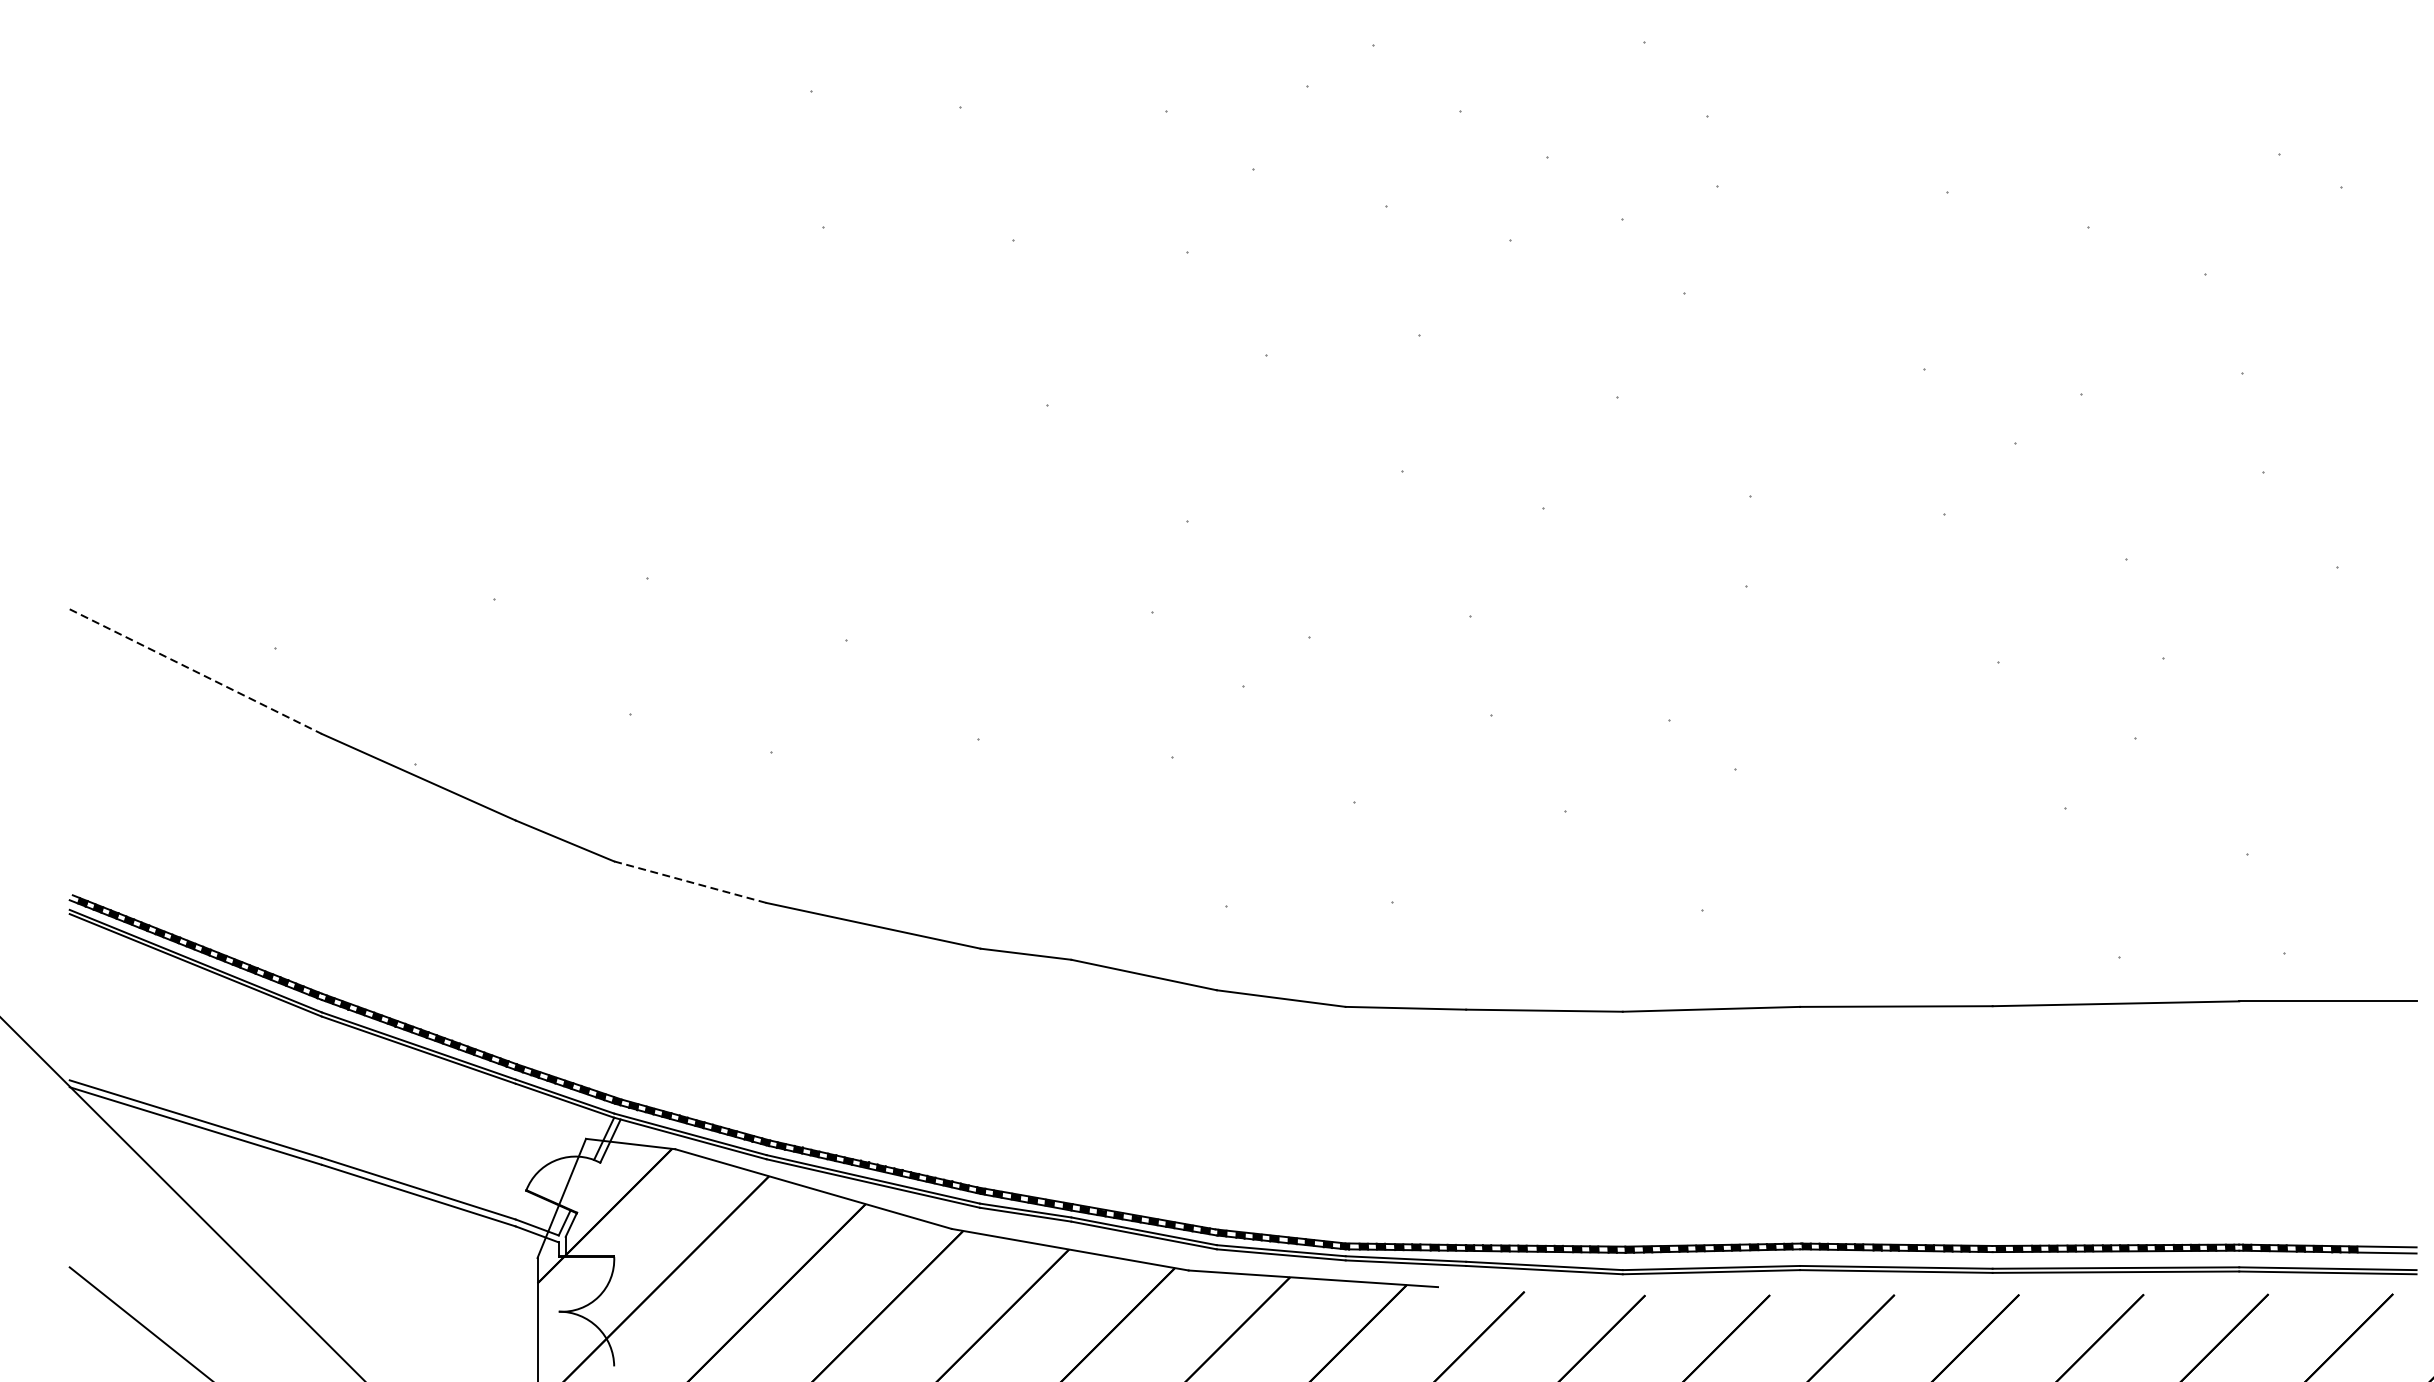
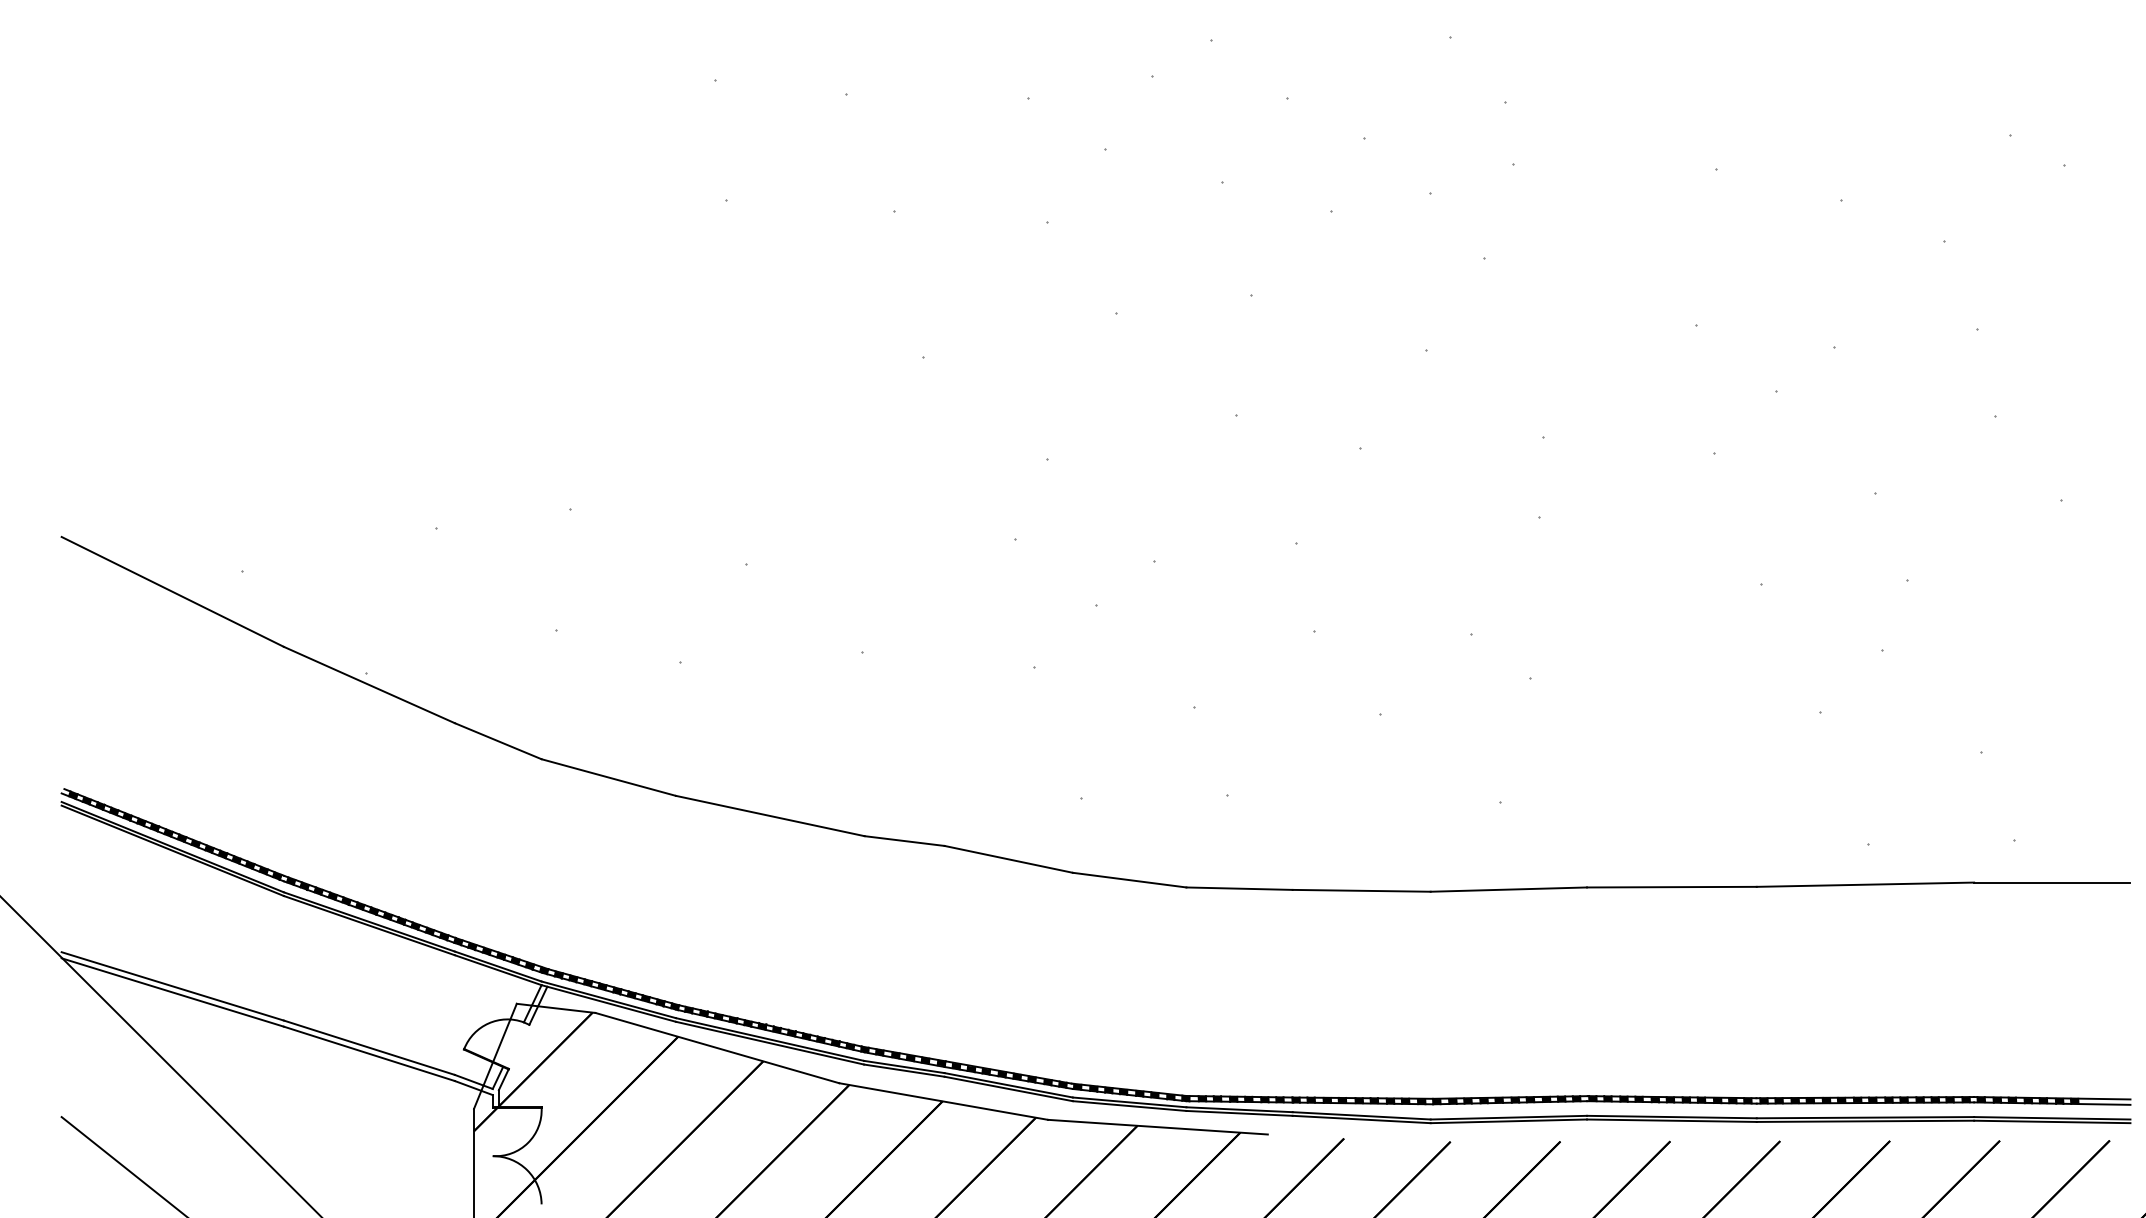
line: (195, 671) -> (172, 591), dashed -> solid
line: (690, 882) -> (608, 777), dashed -> solid

